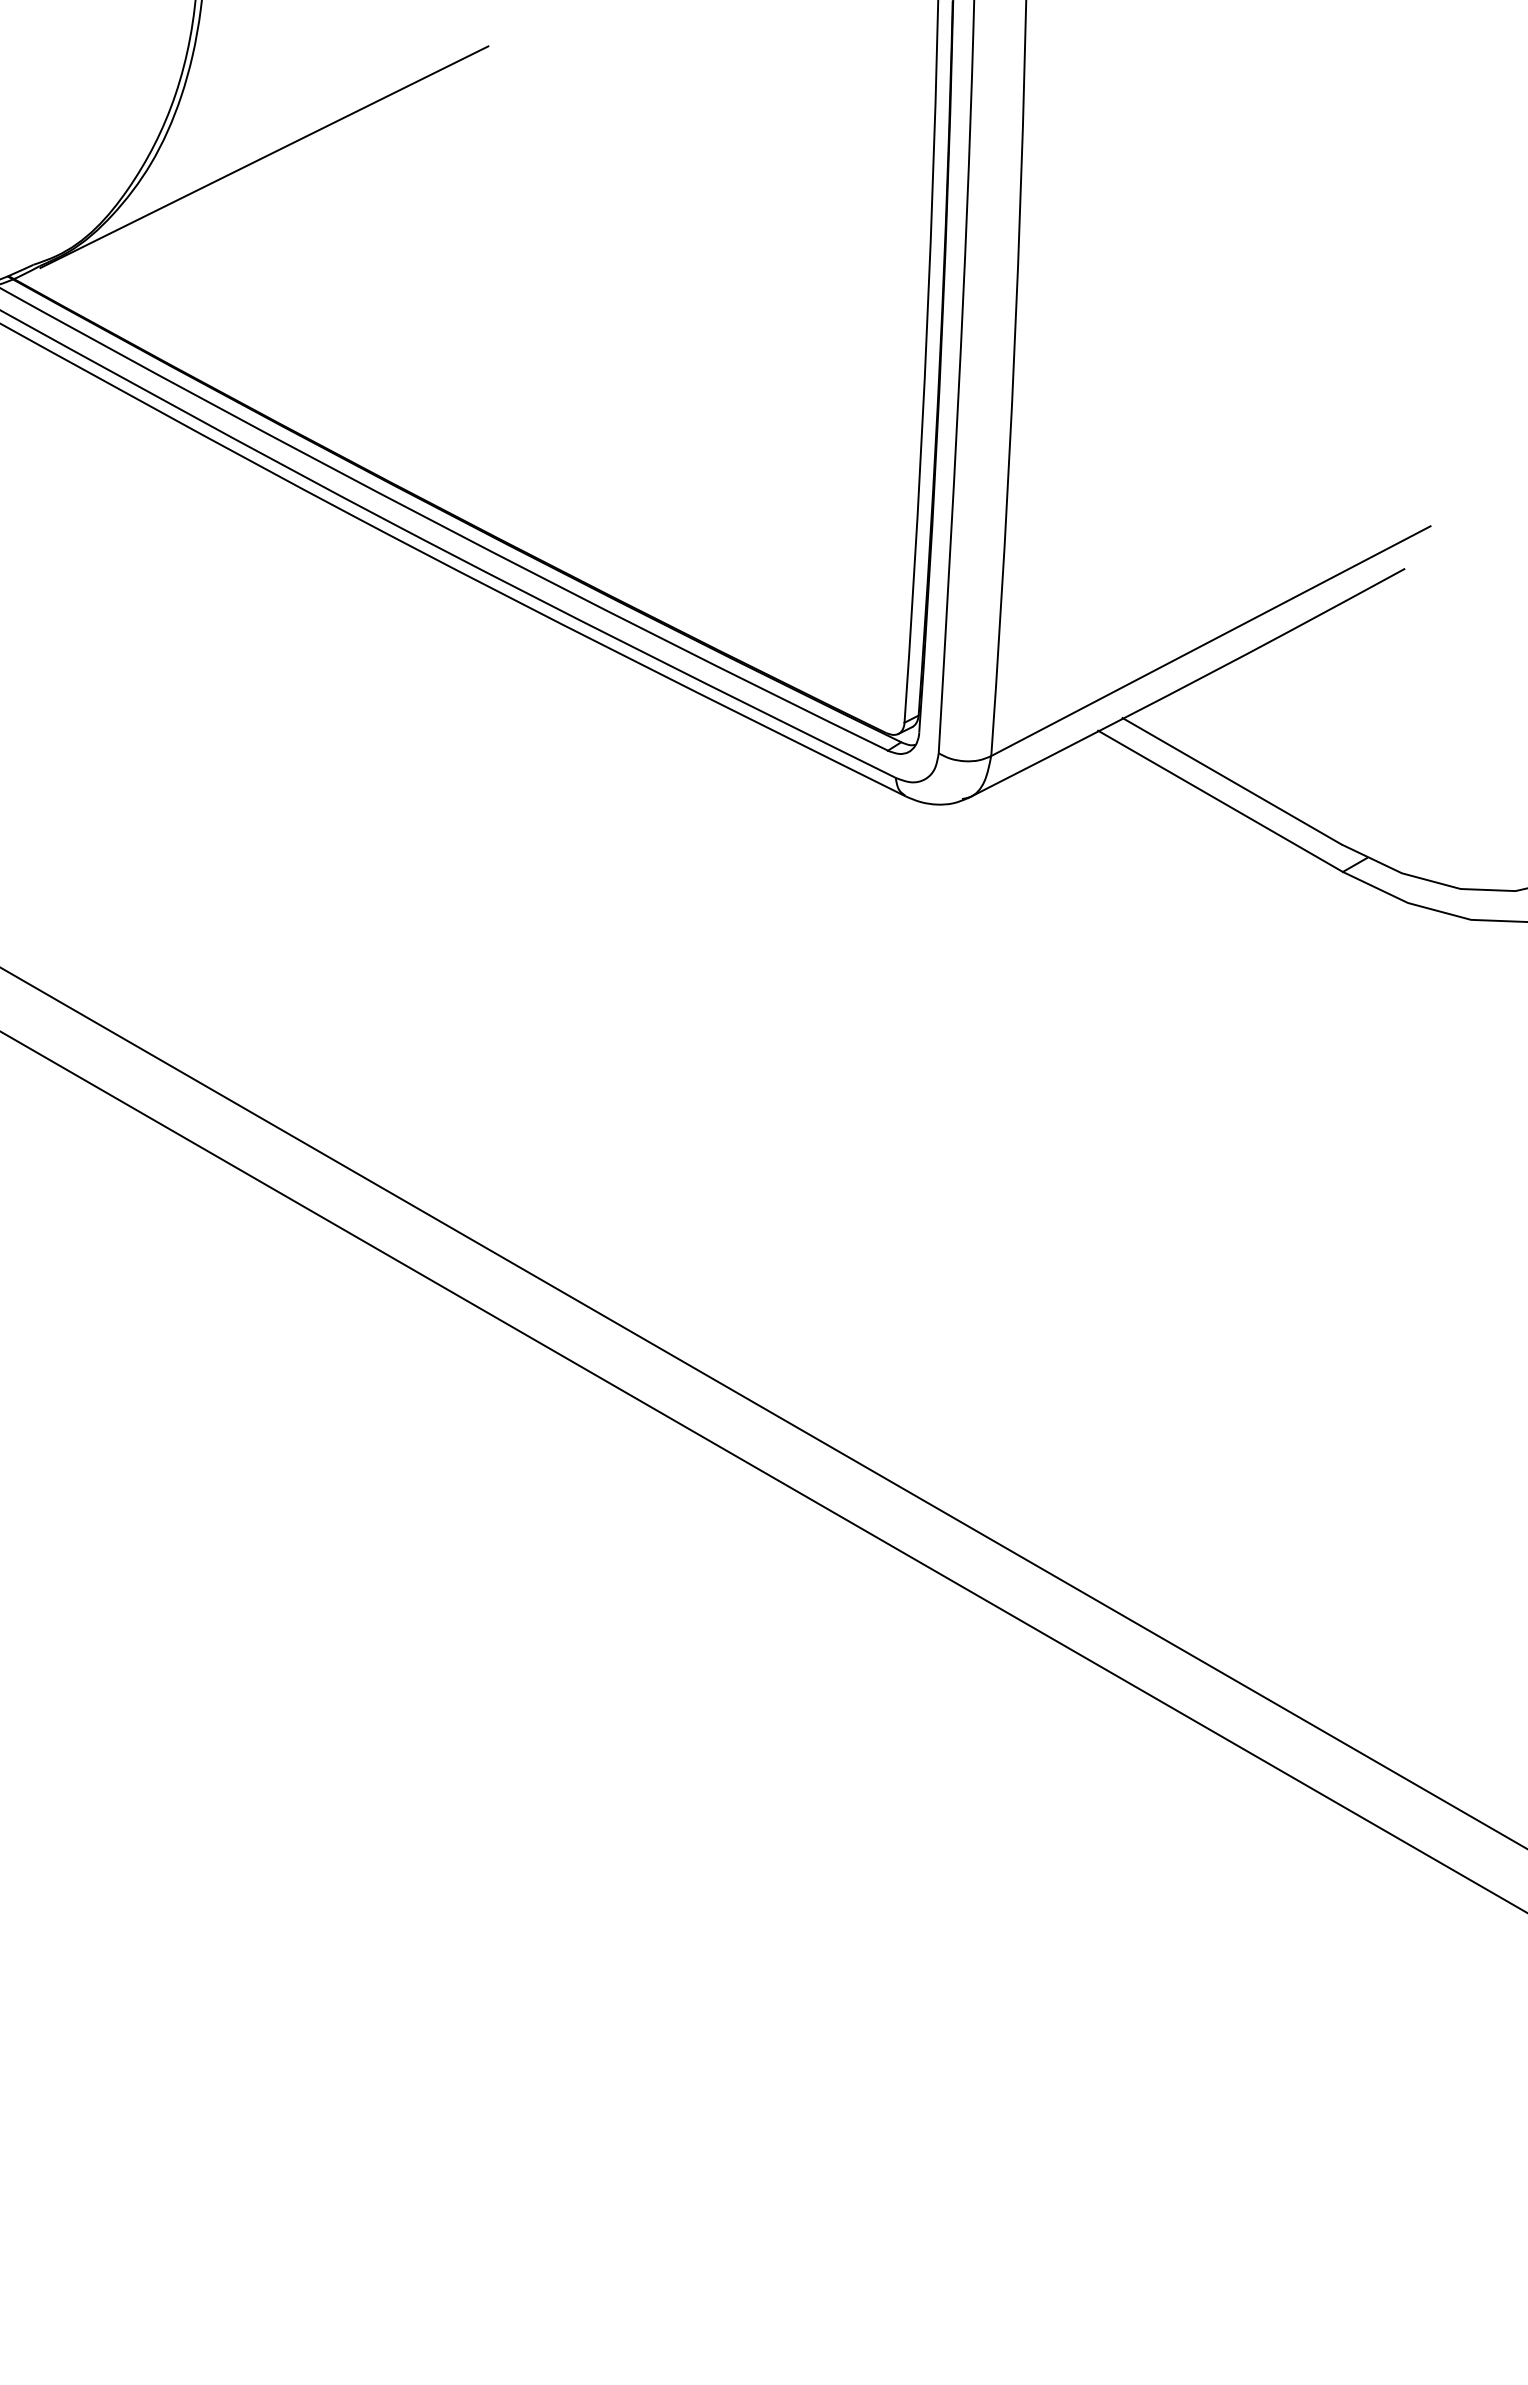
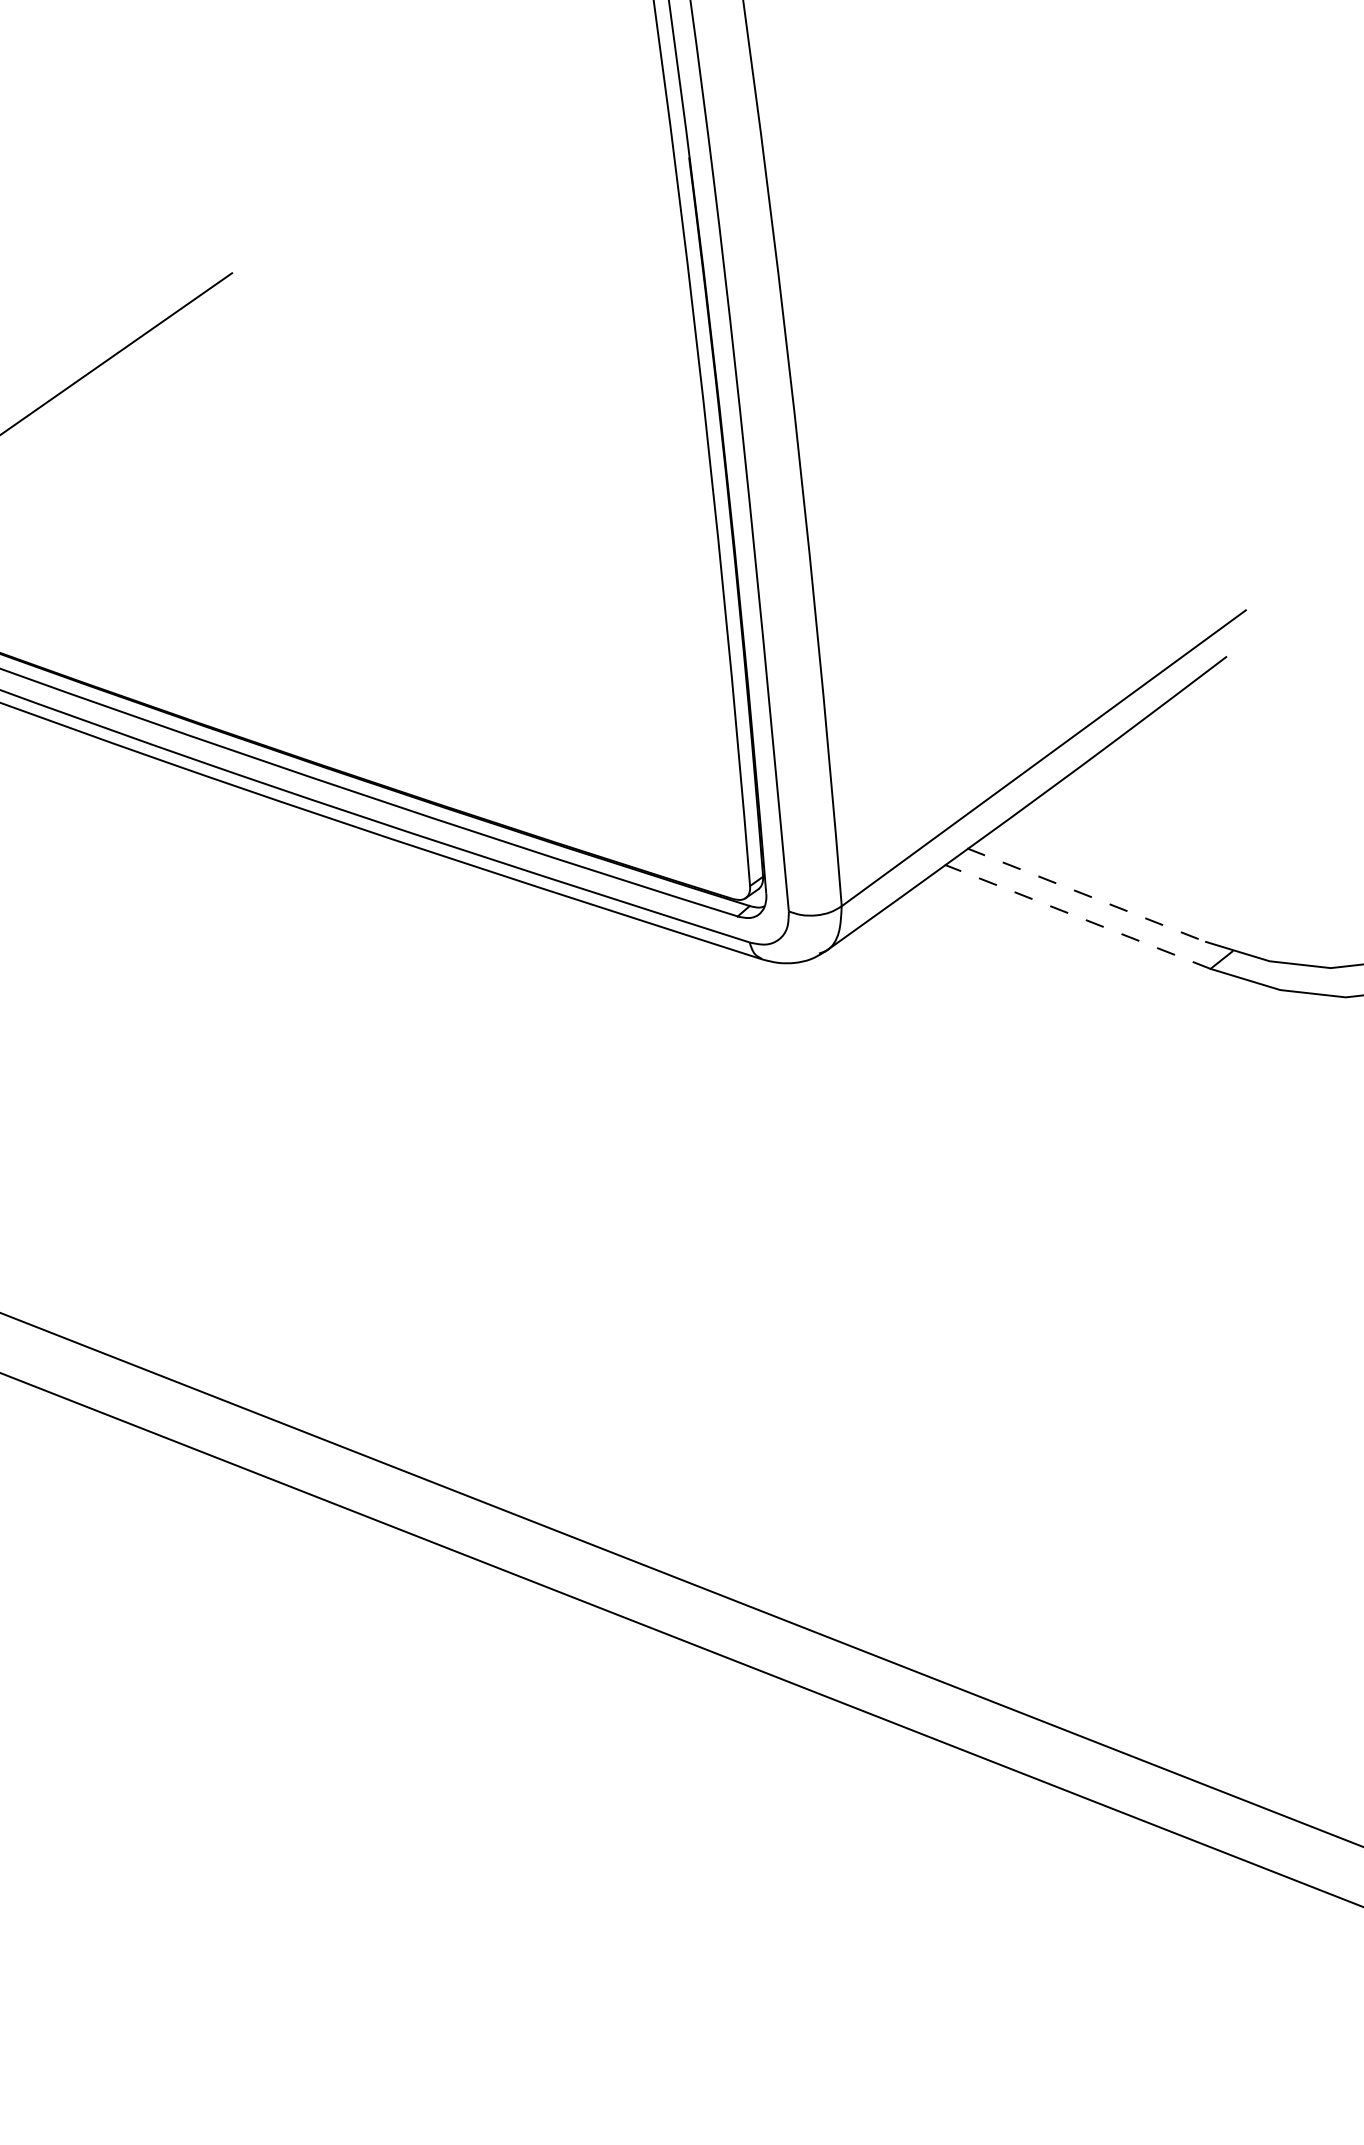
line: (1232, 781) -> (1086, 895), solid -> dashed
line: (1220, 801) -> (1077, 916), solid -> dashed

